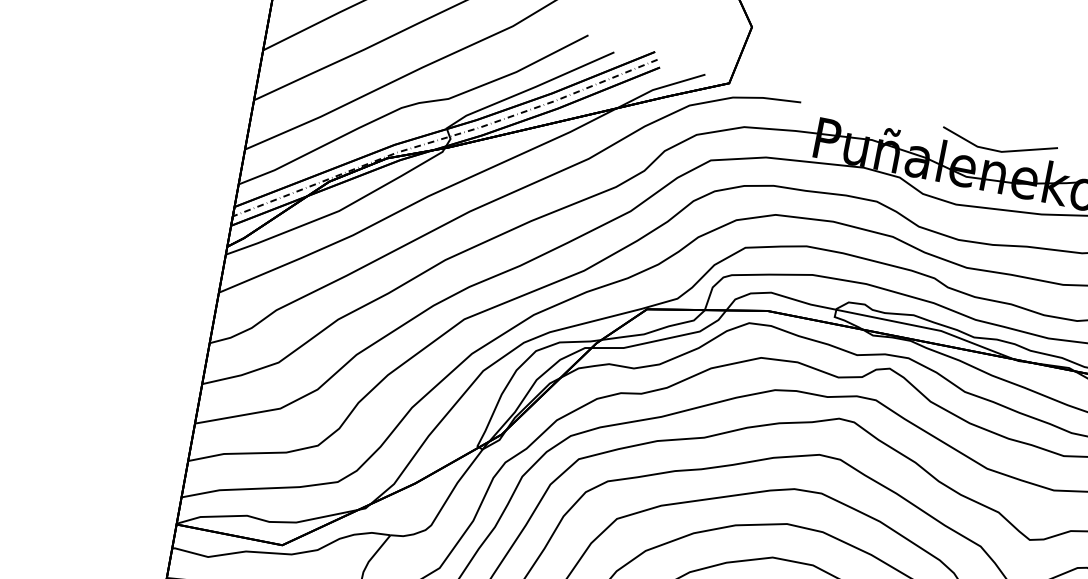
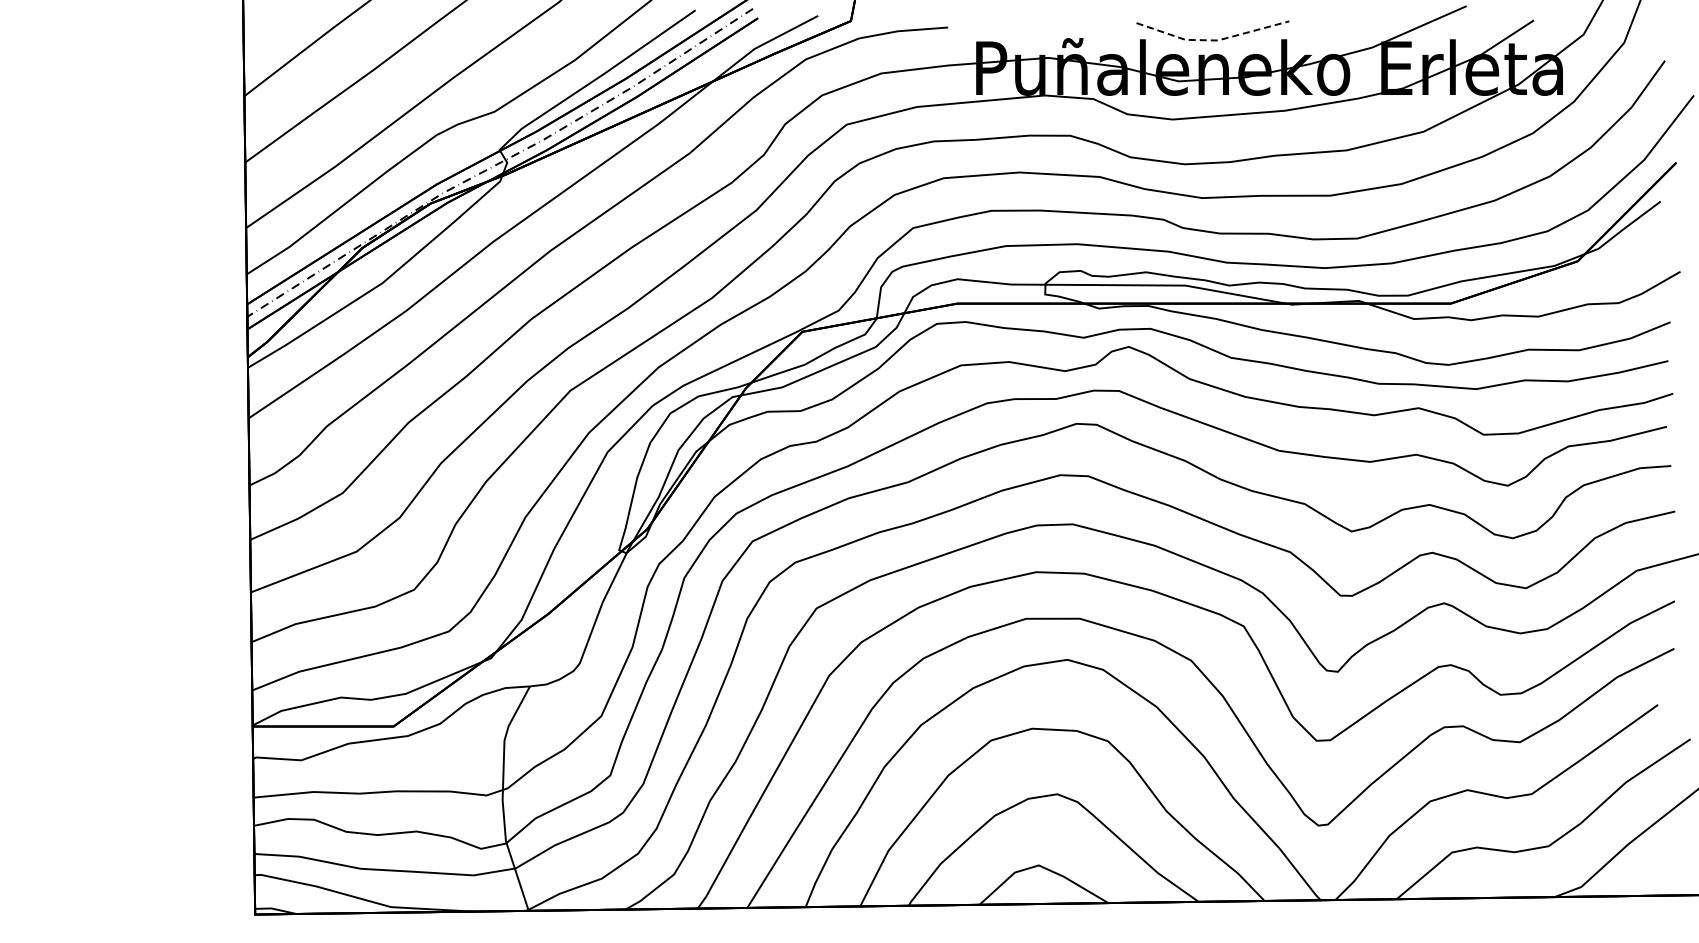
line: (997, 151) -> (1212, 40), solid -> dashed

